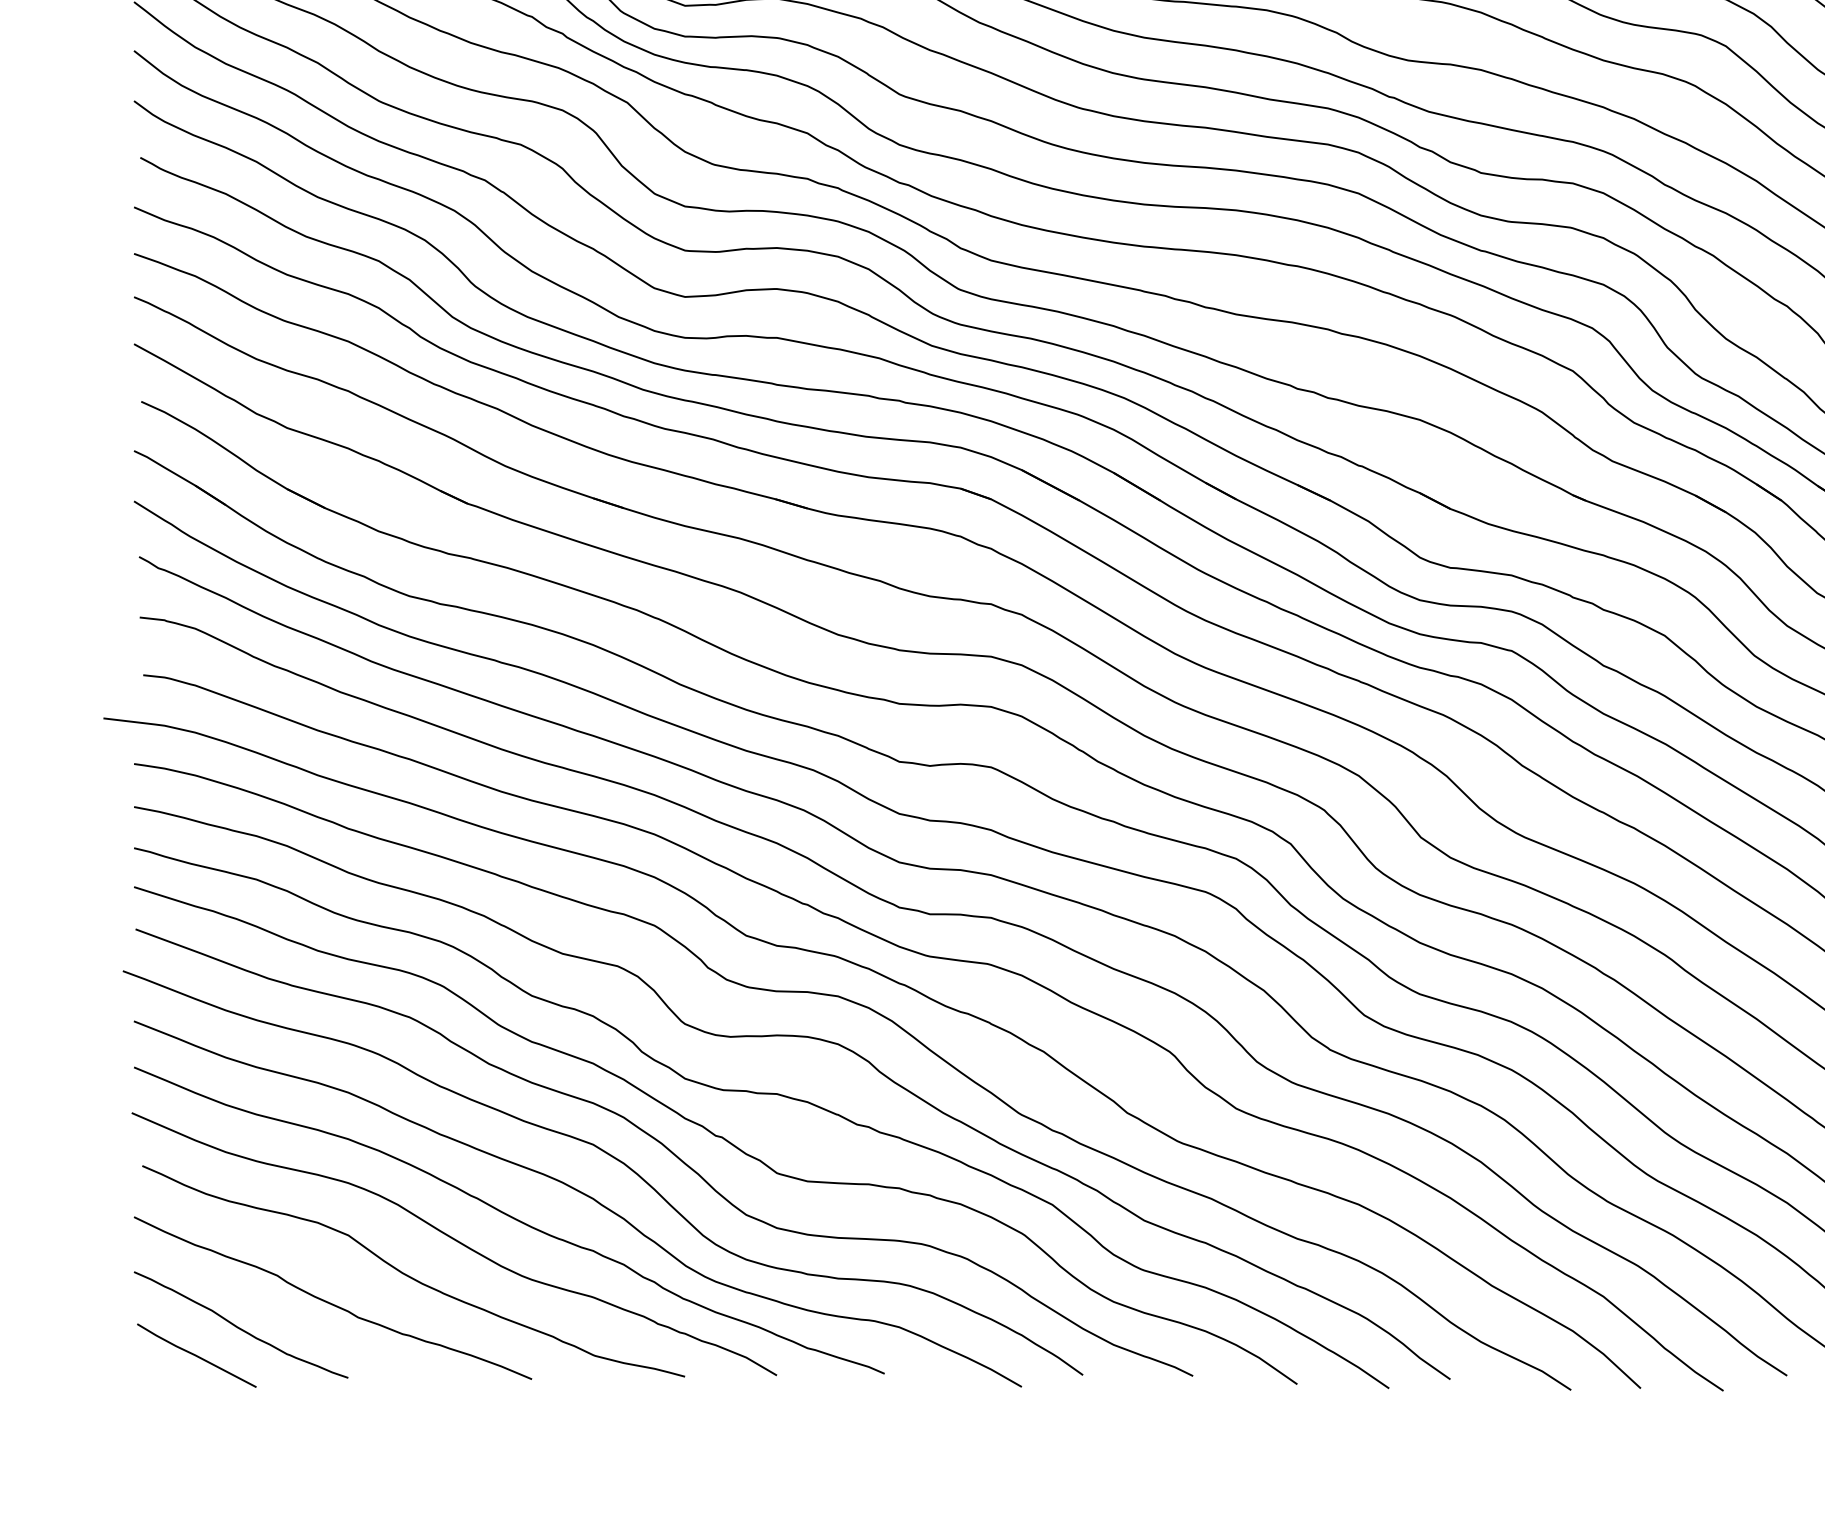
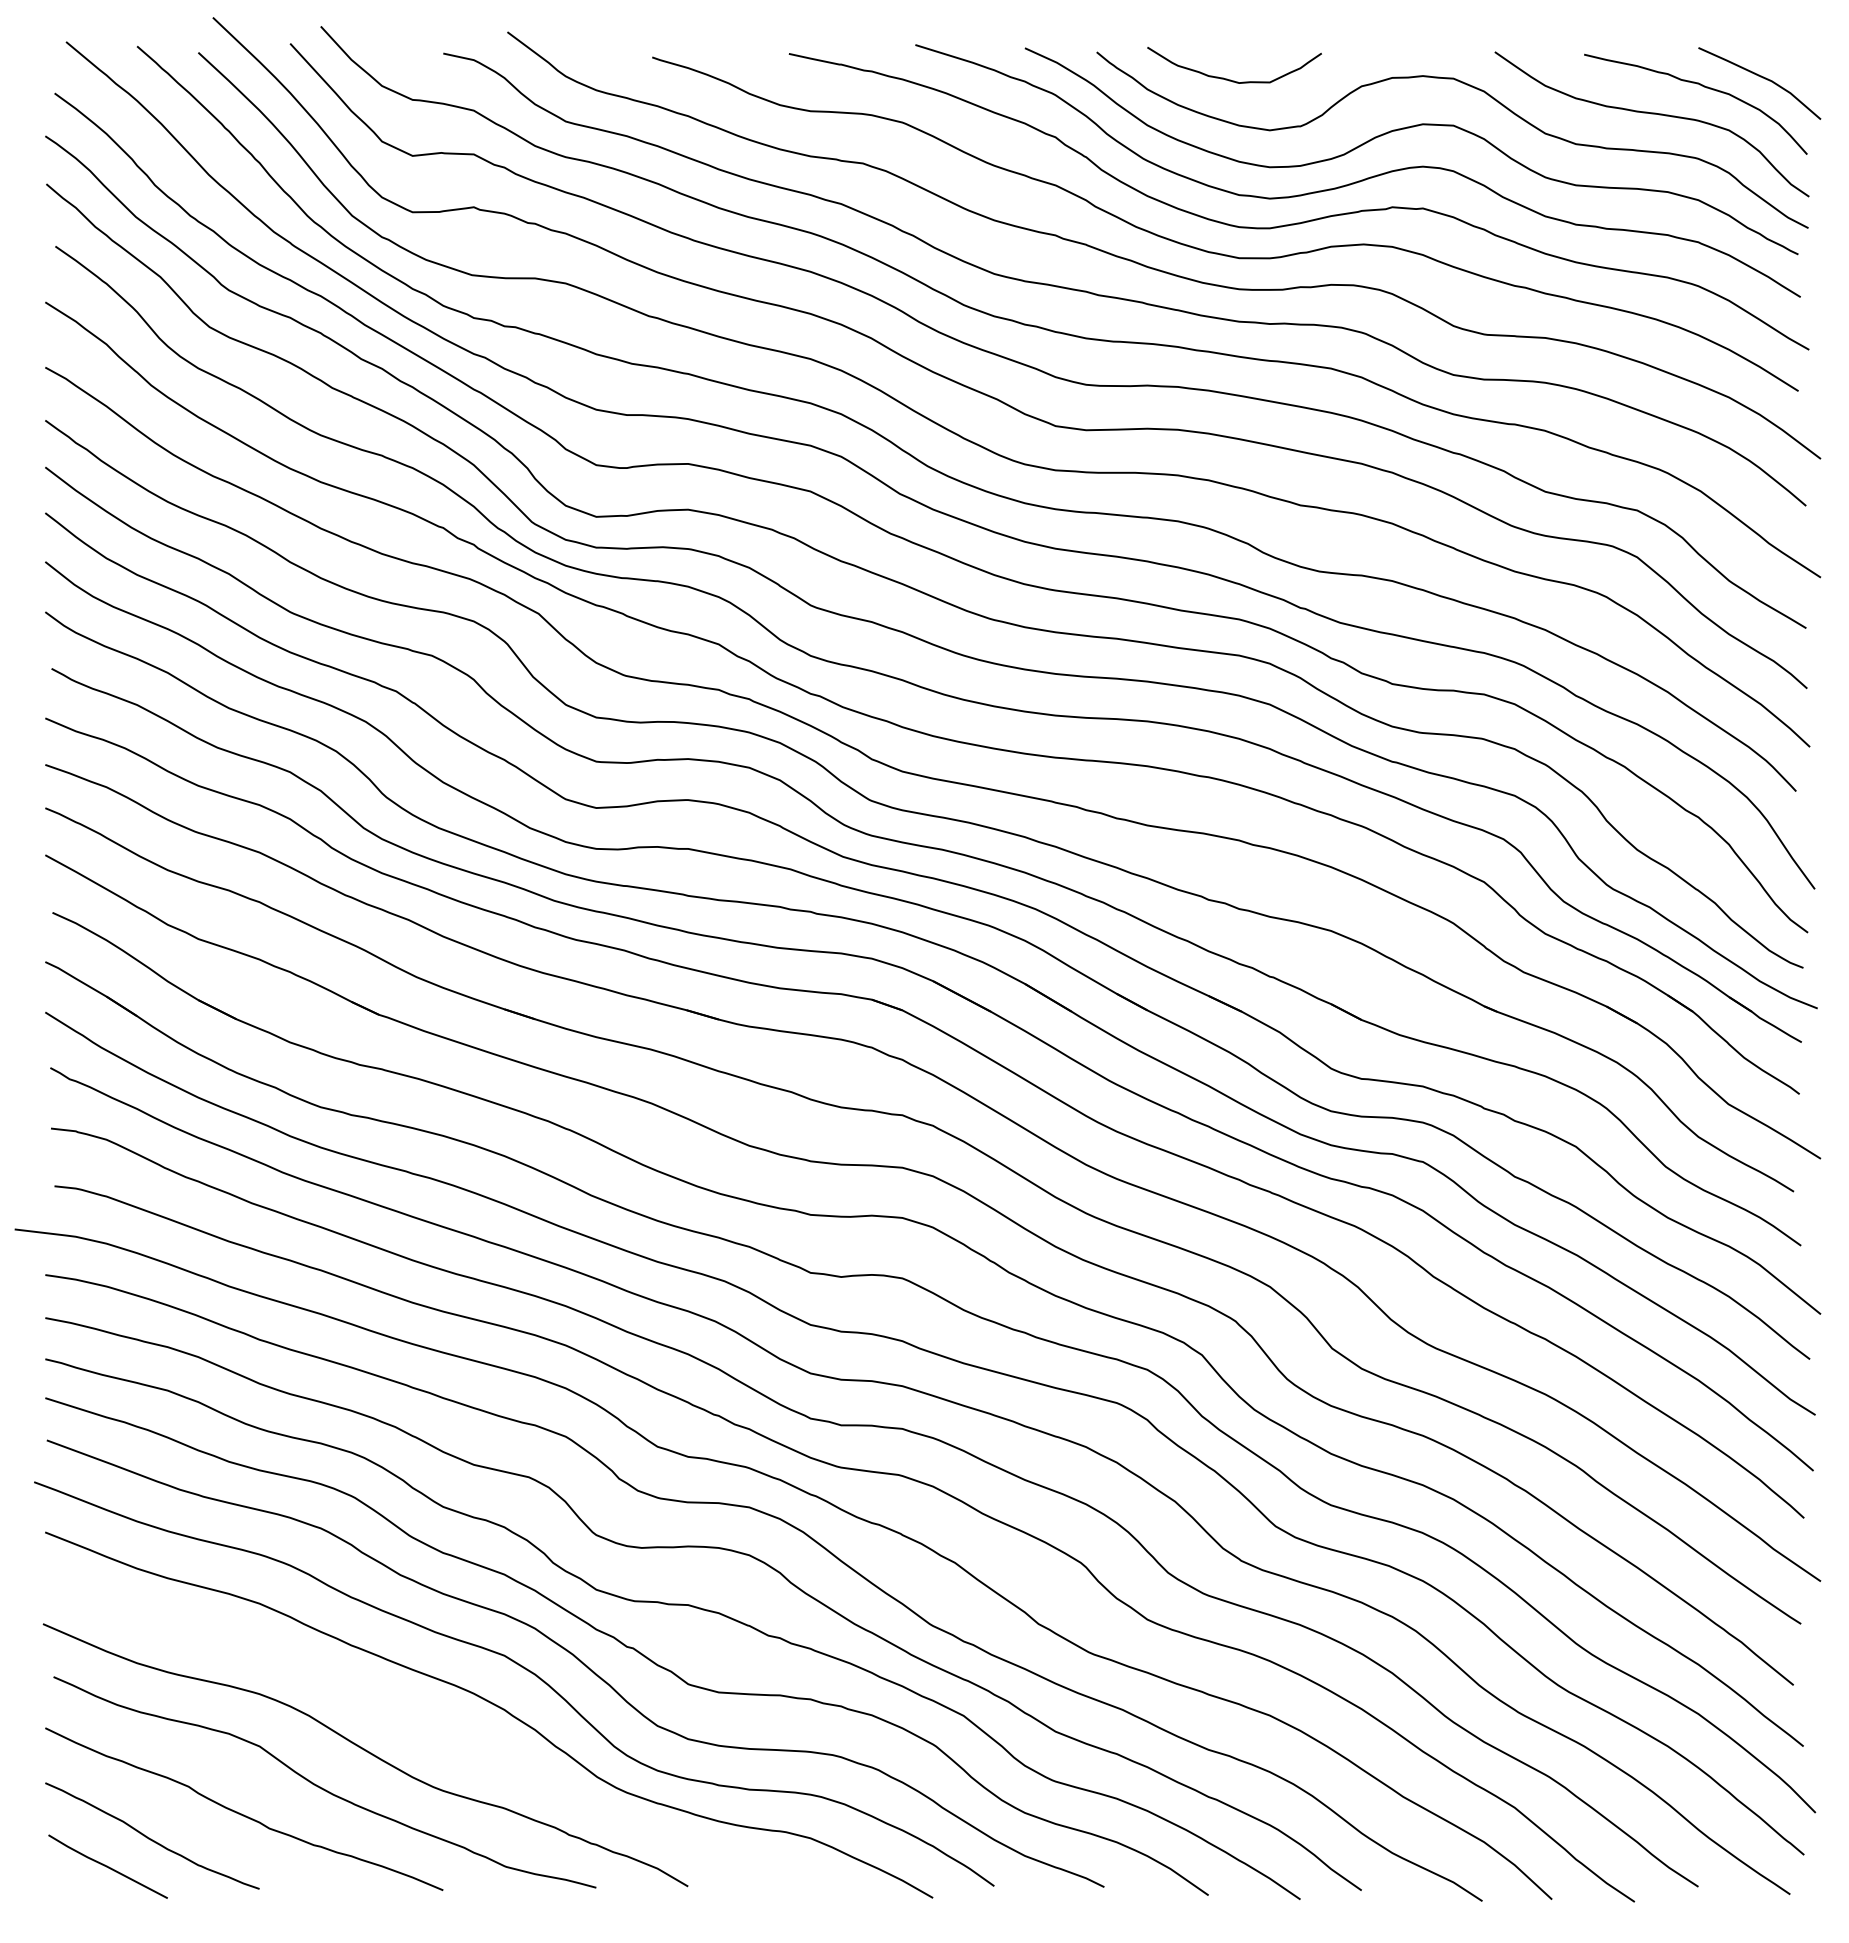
curve: (510, 1217) -> (421, 1728), removed

